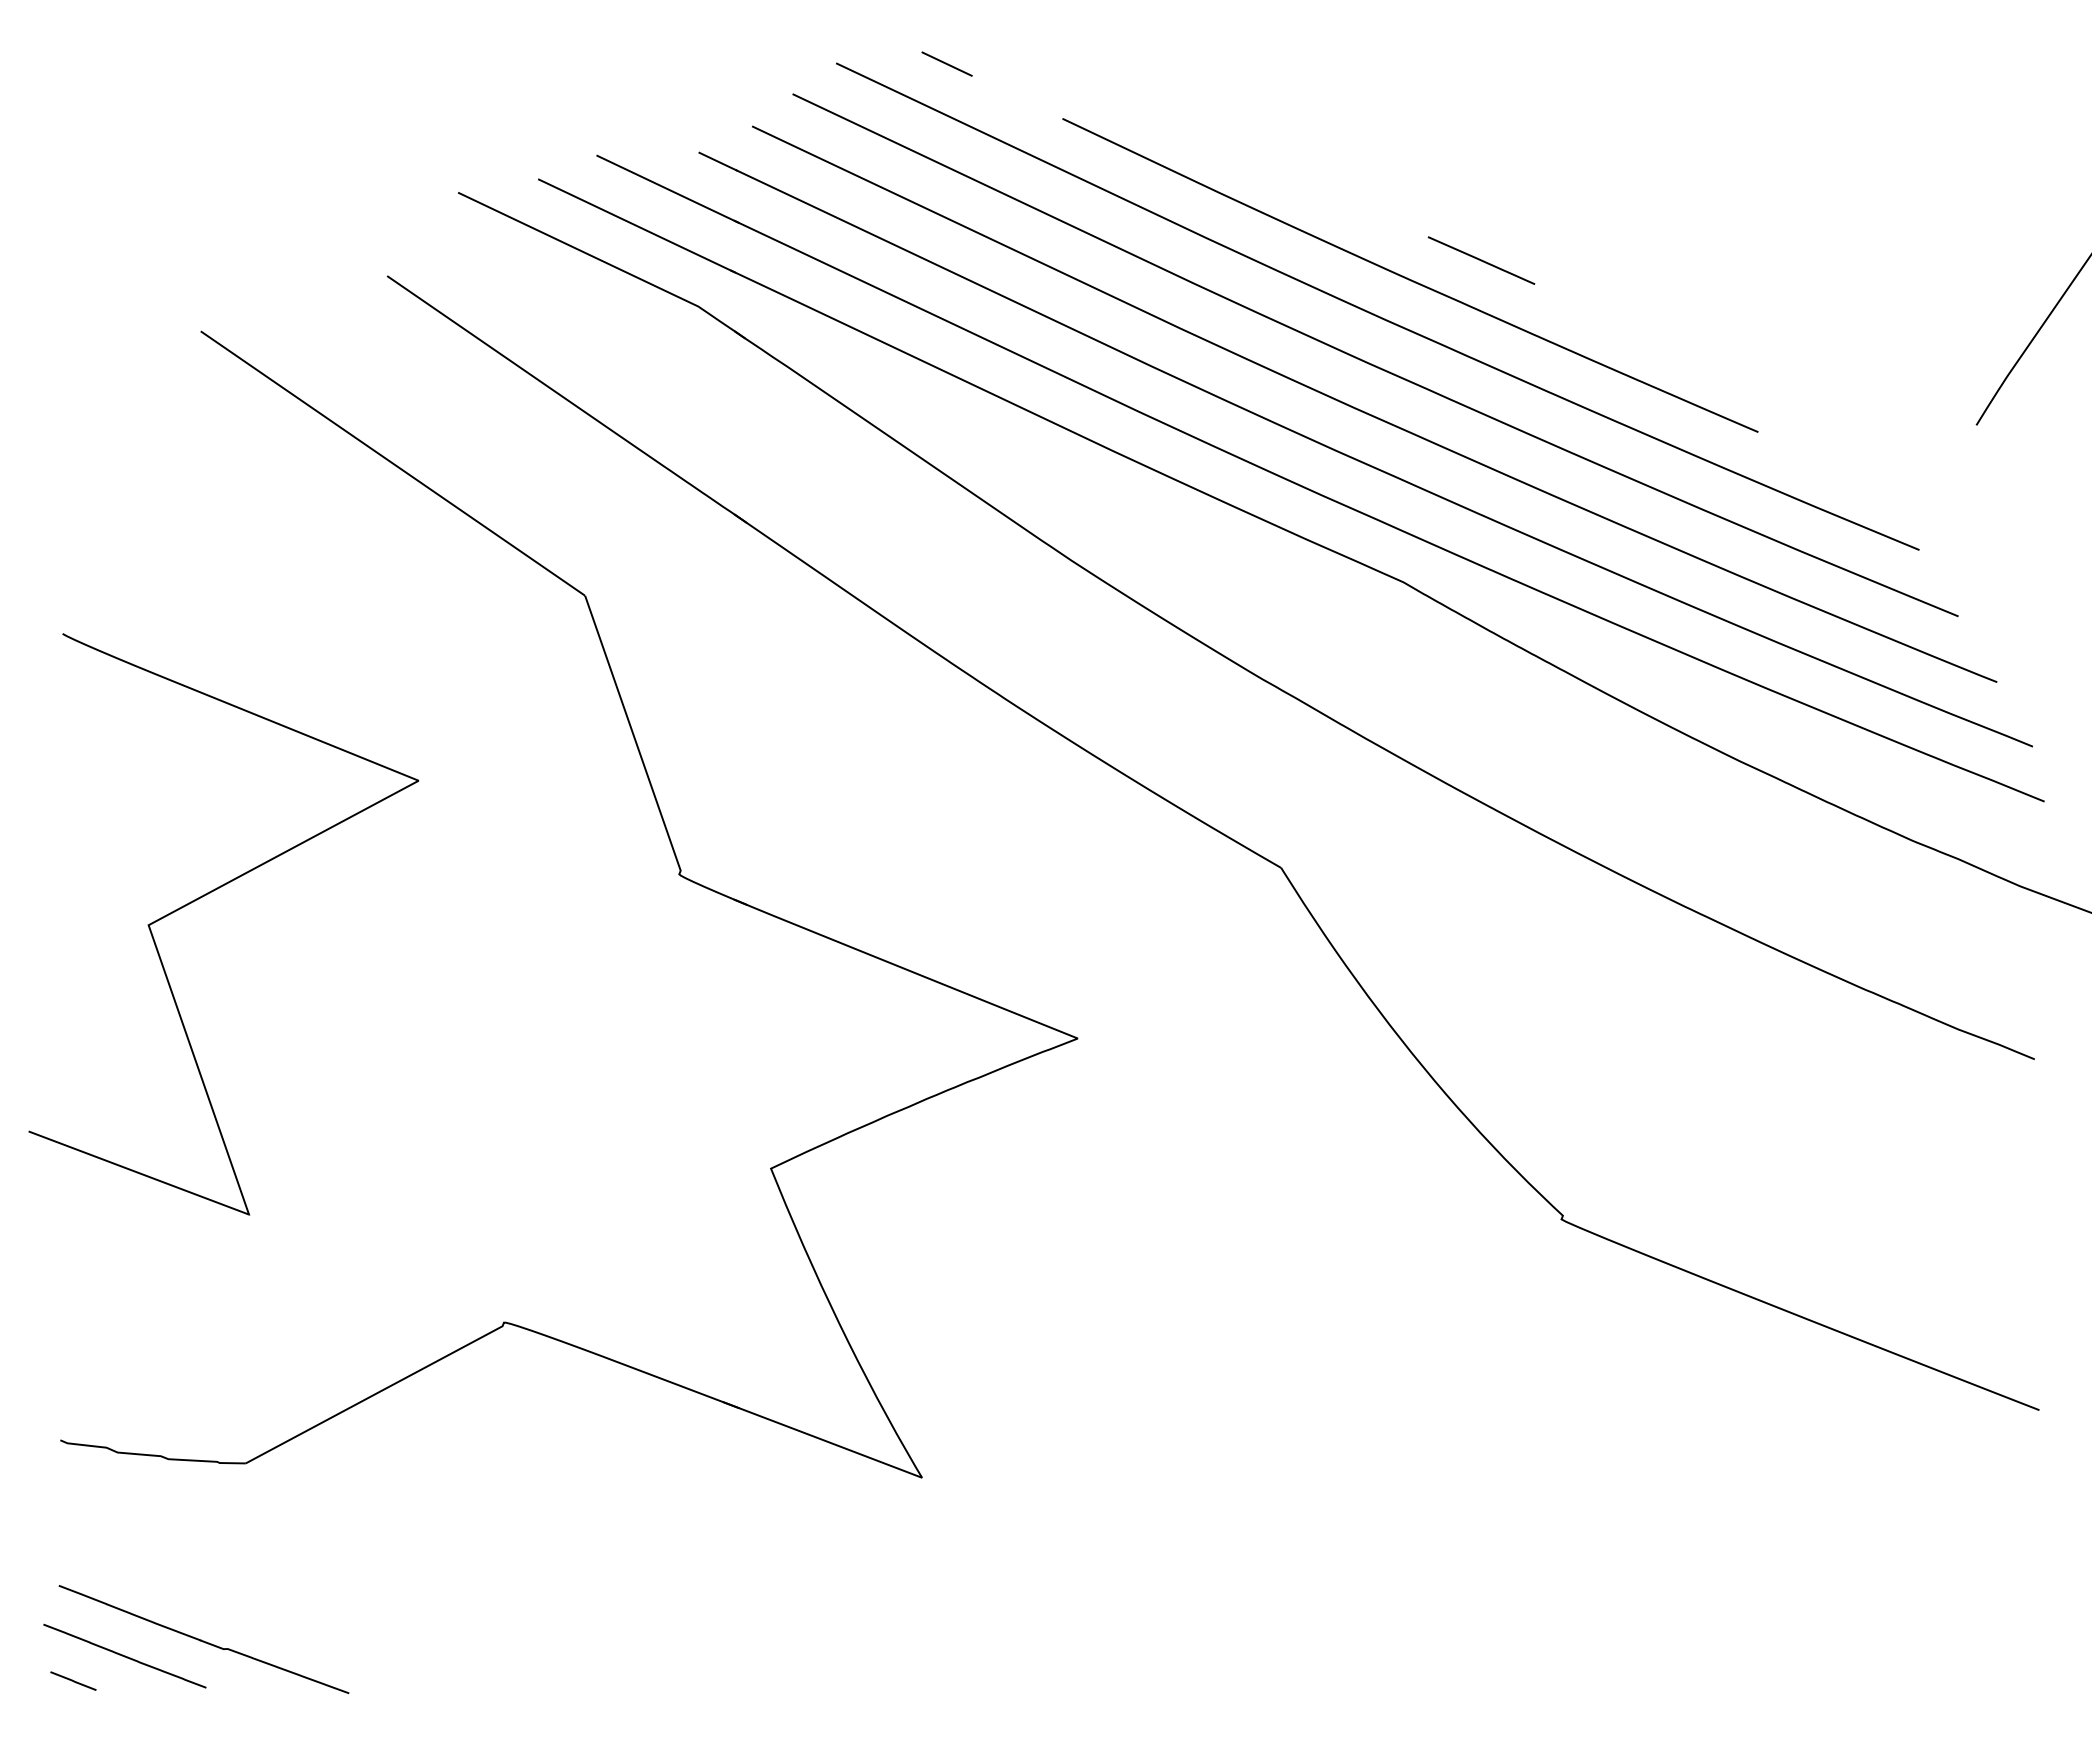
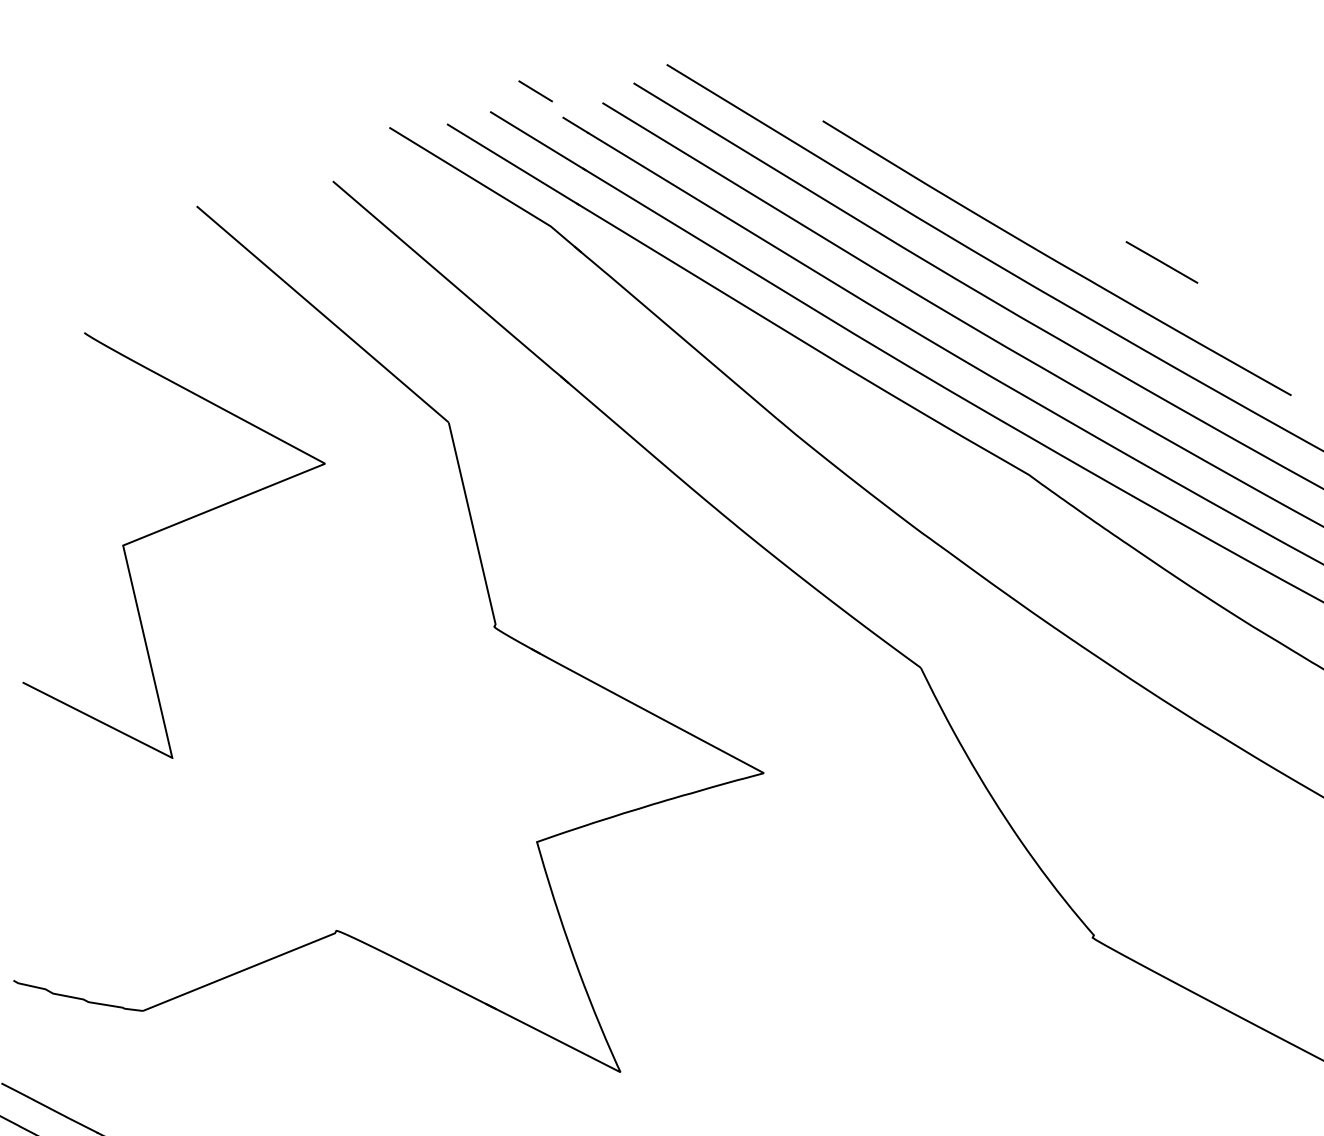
line: (946, 63) -> (535, 90), moved
line: (1481, 260) -> (1161, 262), moved
curve: (208, 894) -> (167, 528), moved

